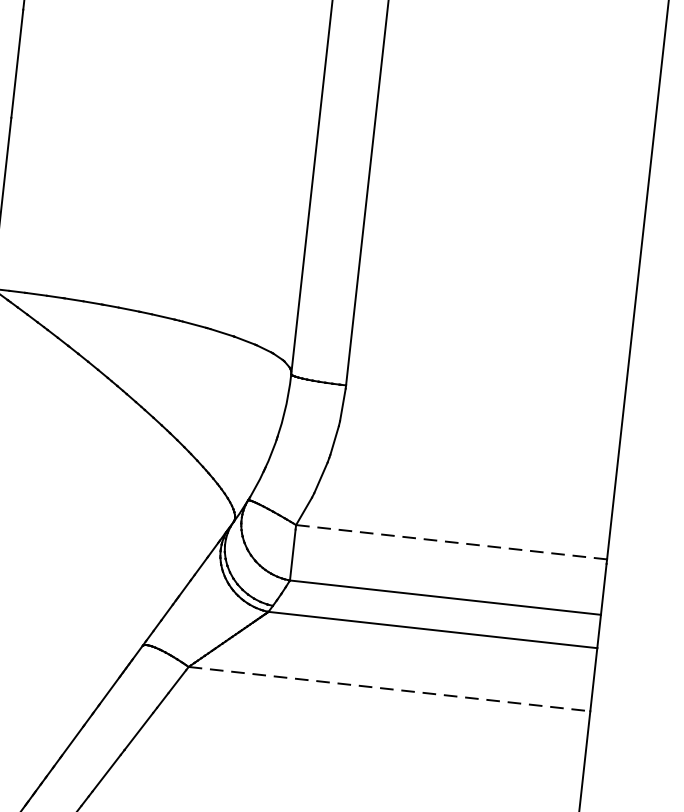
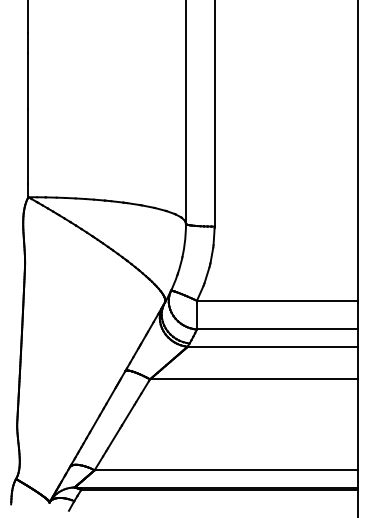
line: (451, 541) -> (277, 300), dashed -> solid
line: (388, 689) -> (253, 379), dashed -> solid

